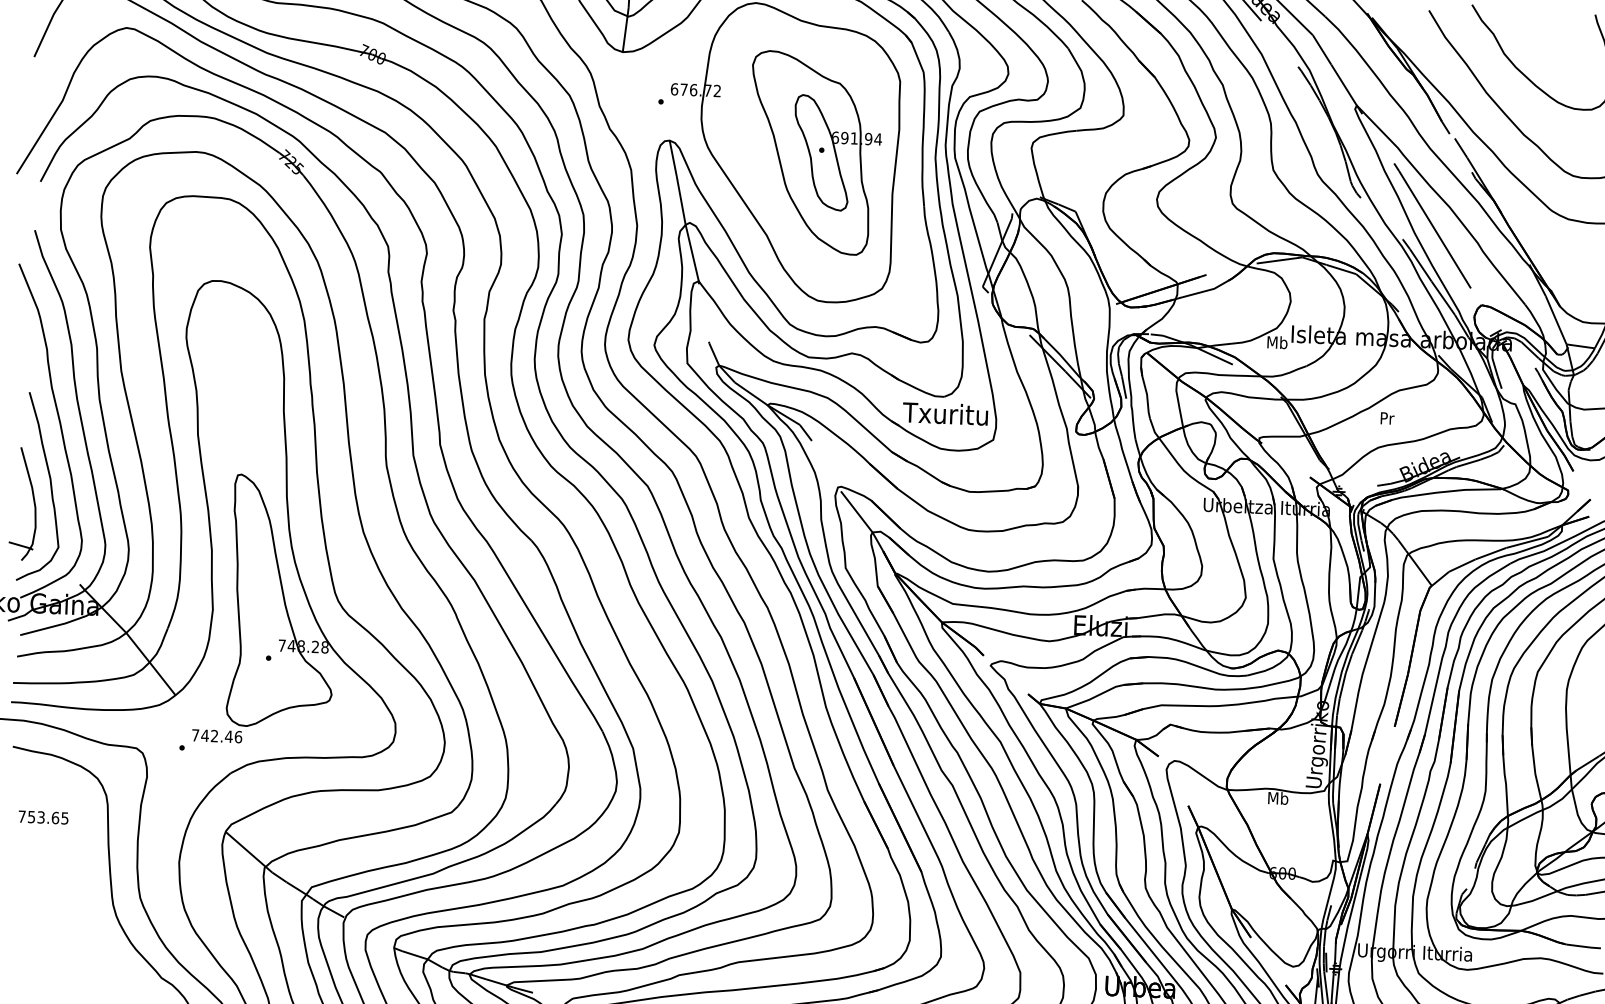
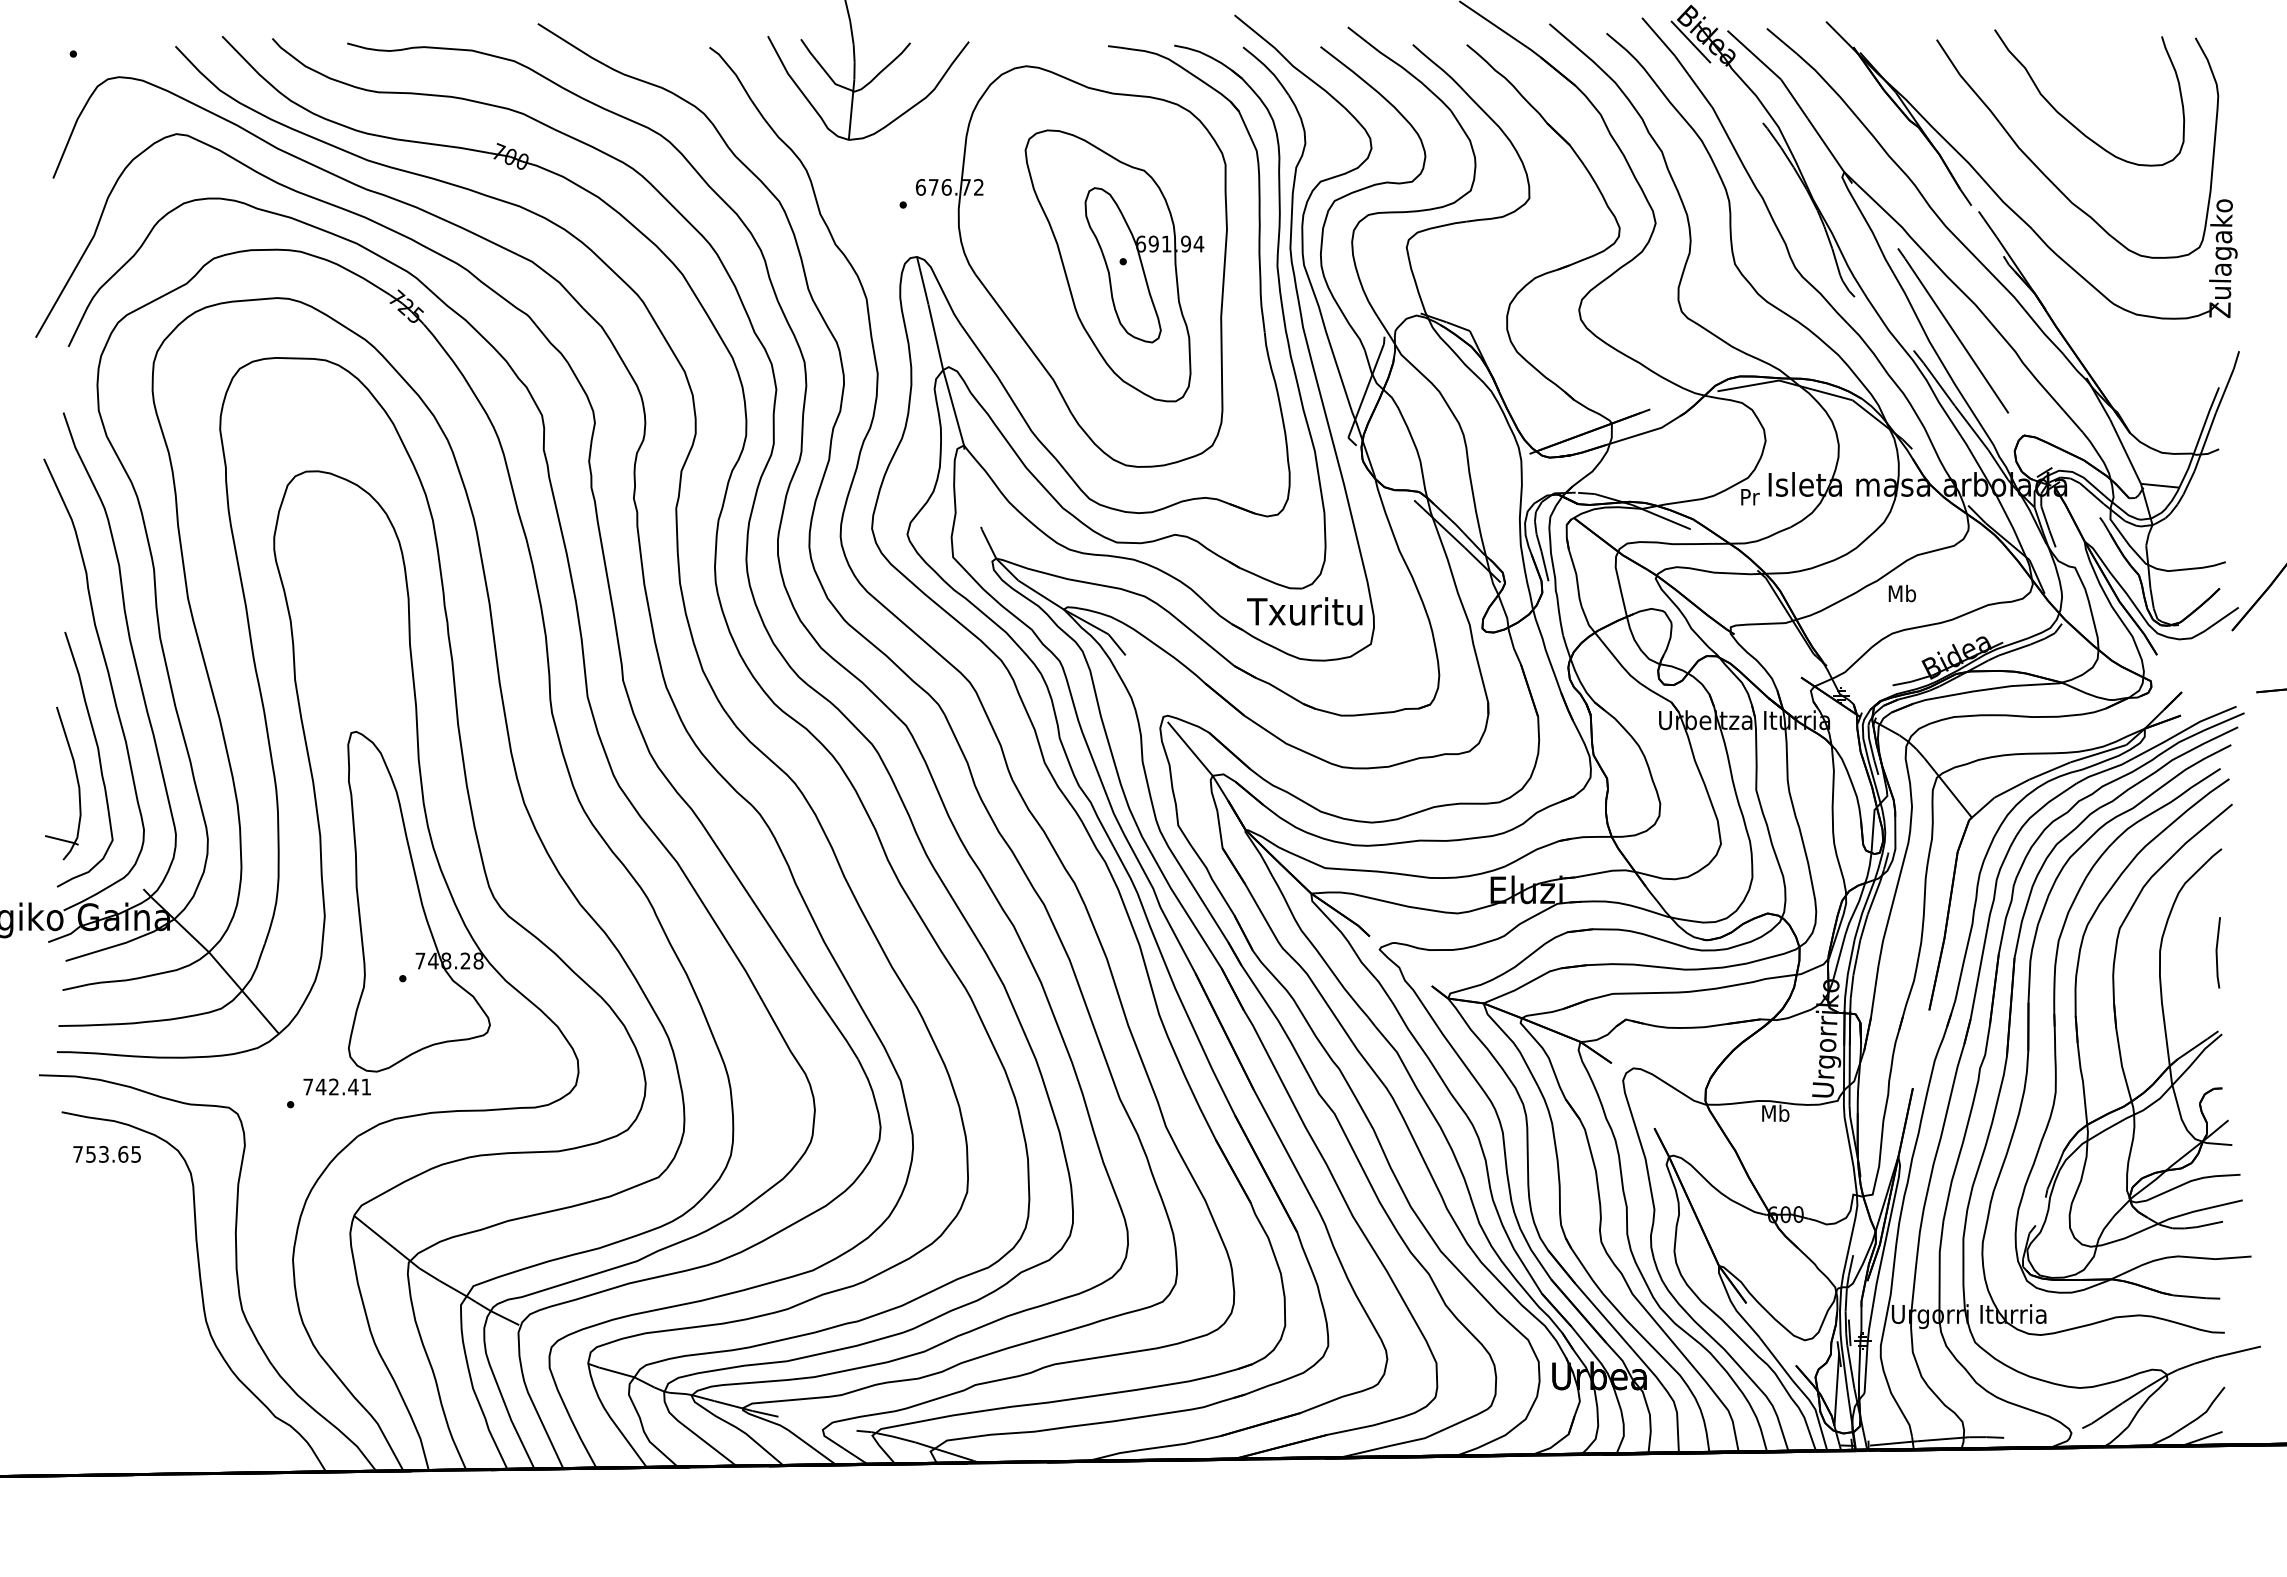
text: (1277, 342) -> (1749, 496), Mb -> Pr
text: (1387, 418) -> (1902, 593), Pr -> Mb
text: (238, 736) -> (366, 1086), 742.46 -> 742.41
text: (43, 817) -> (106, 1154), moved

